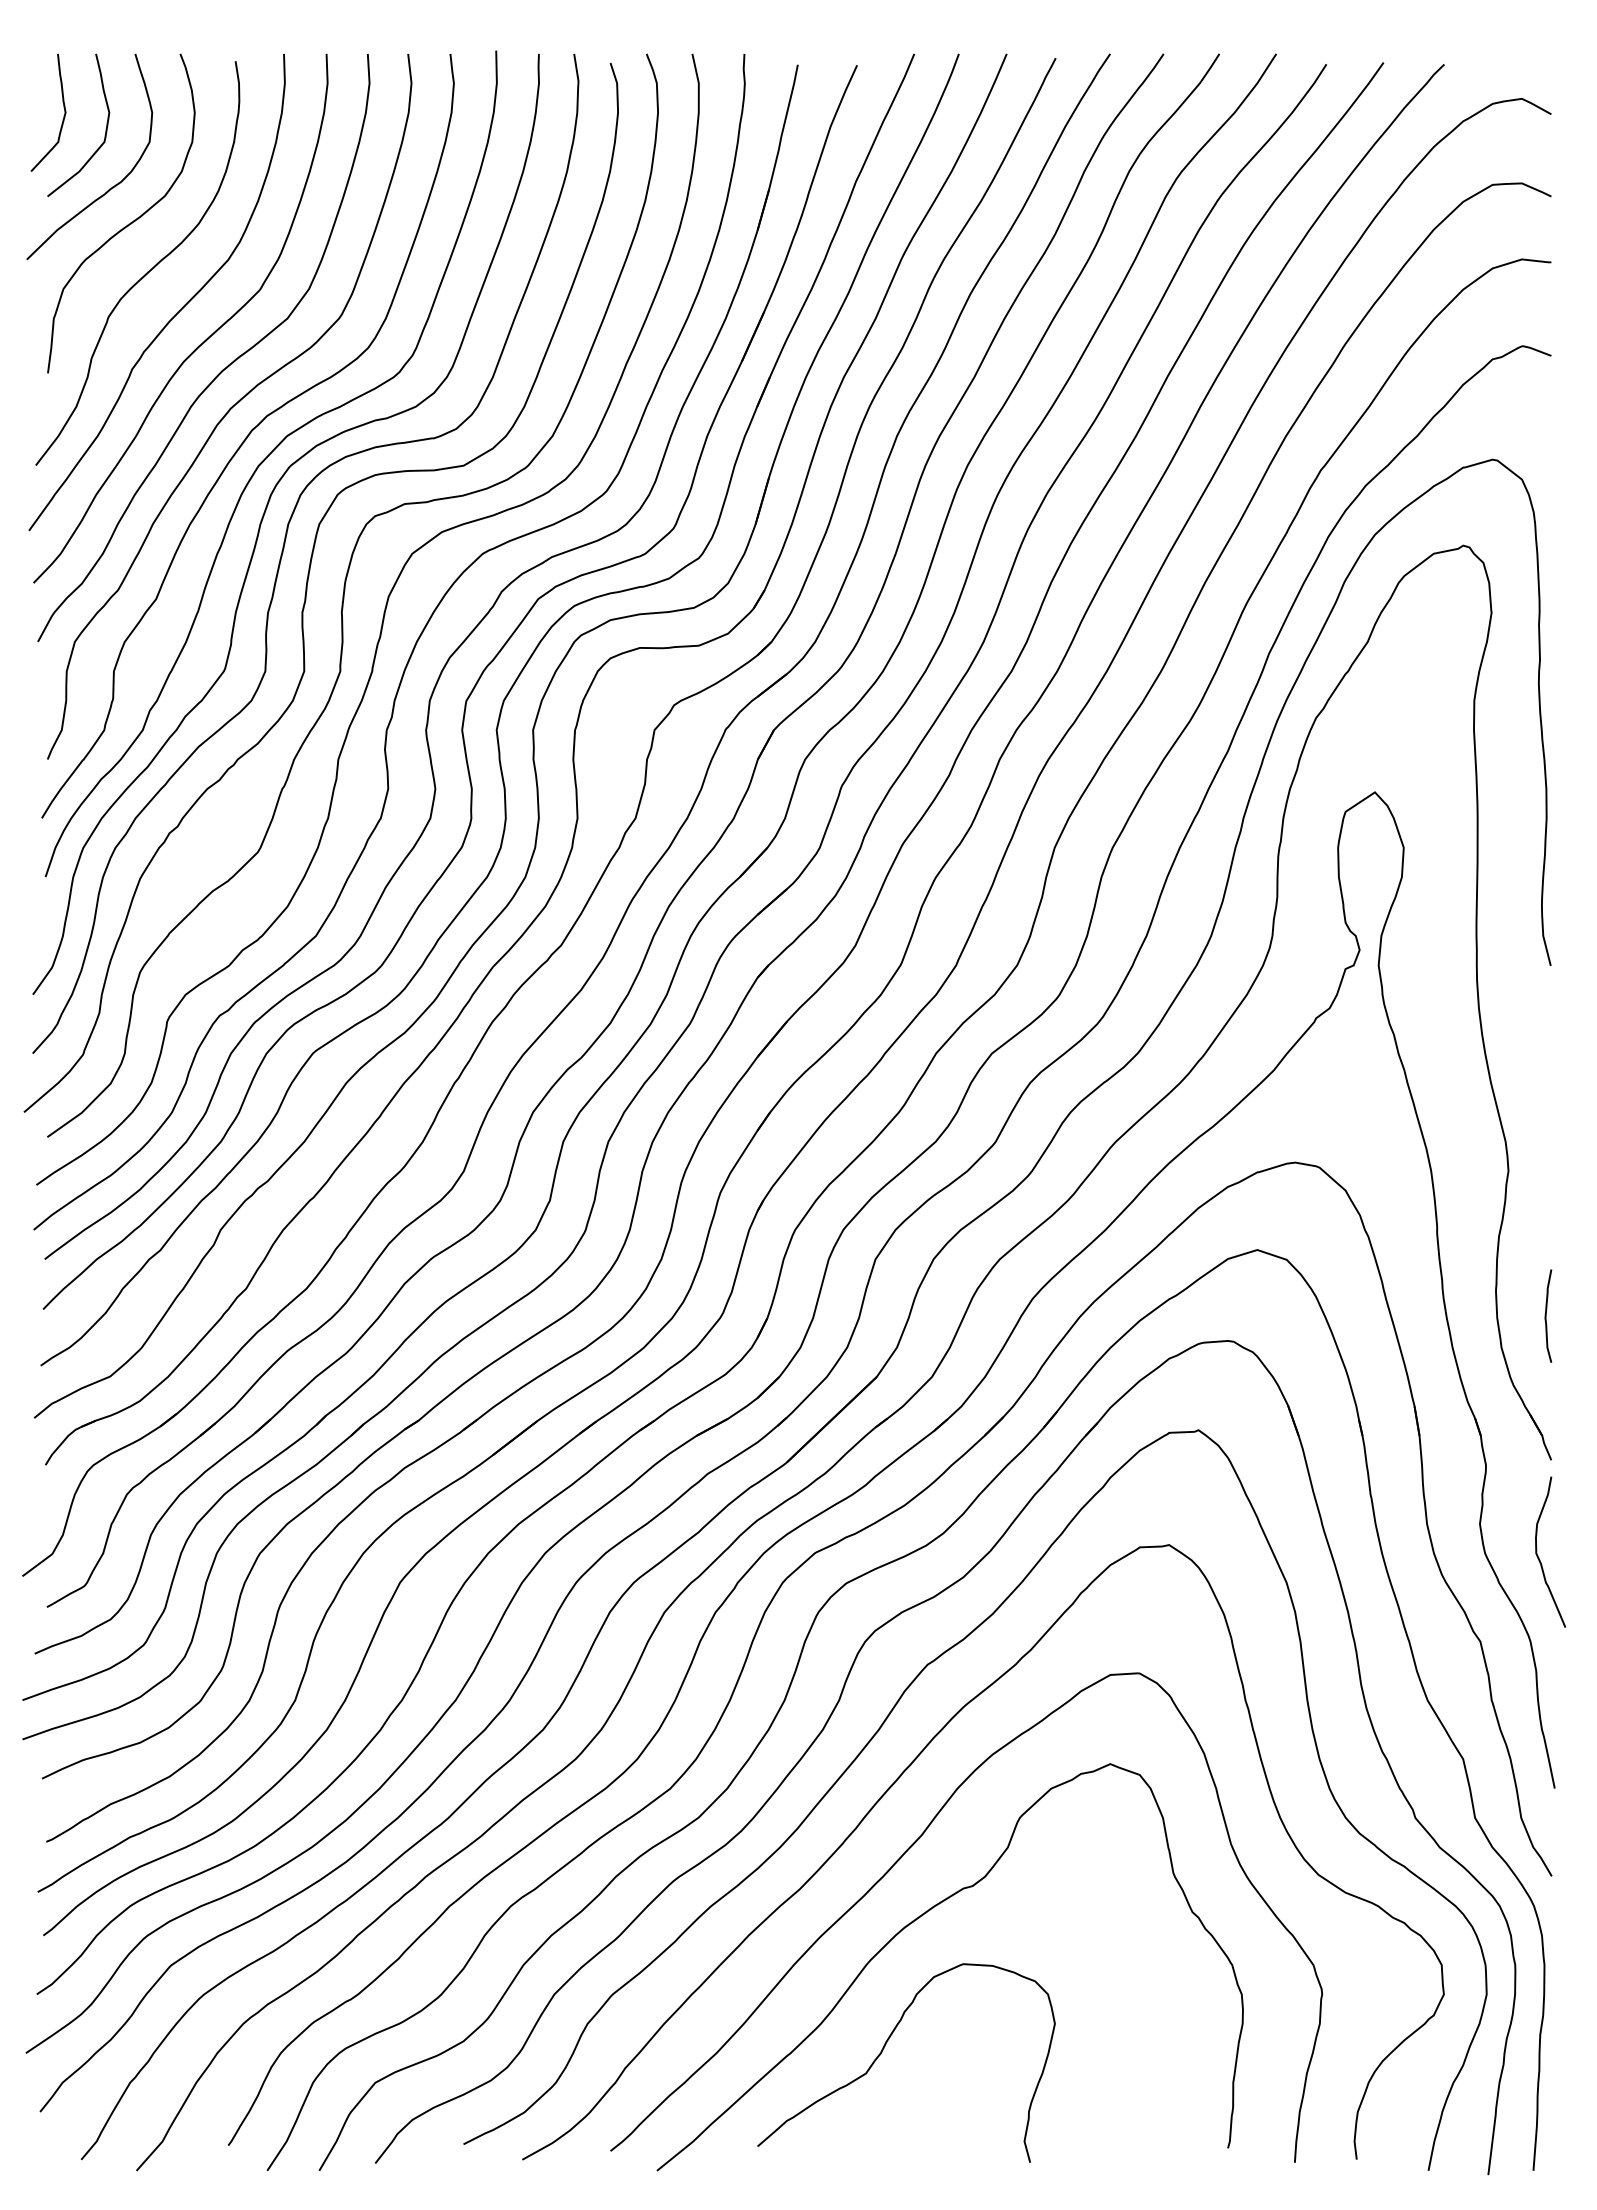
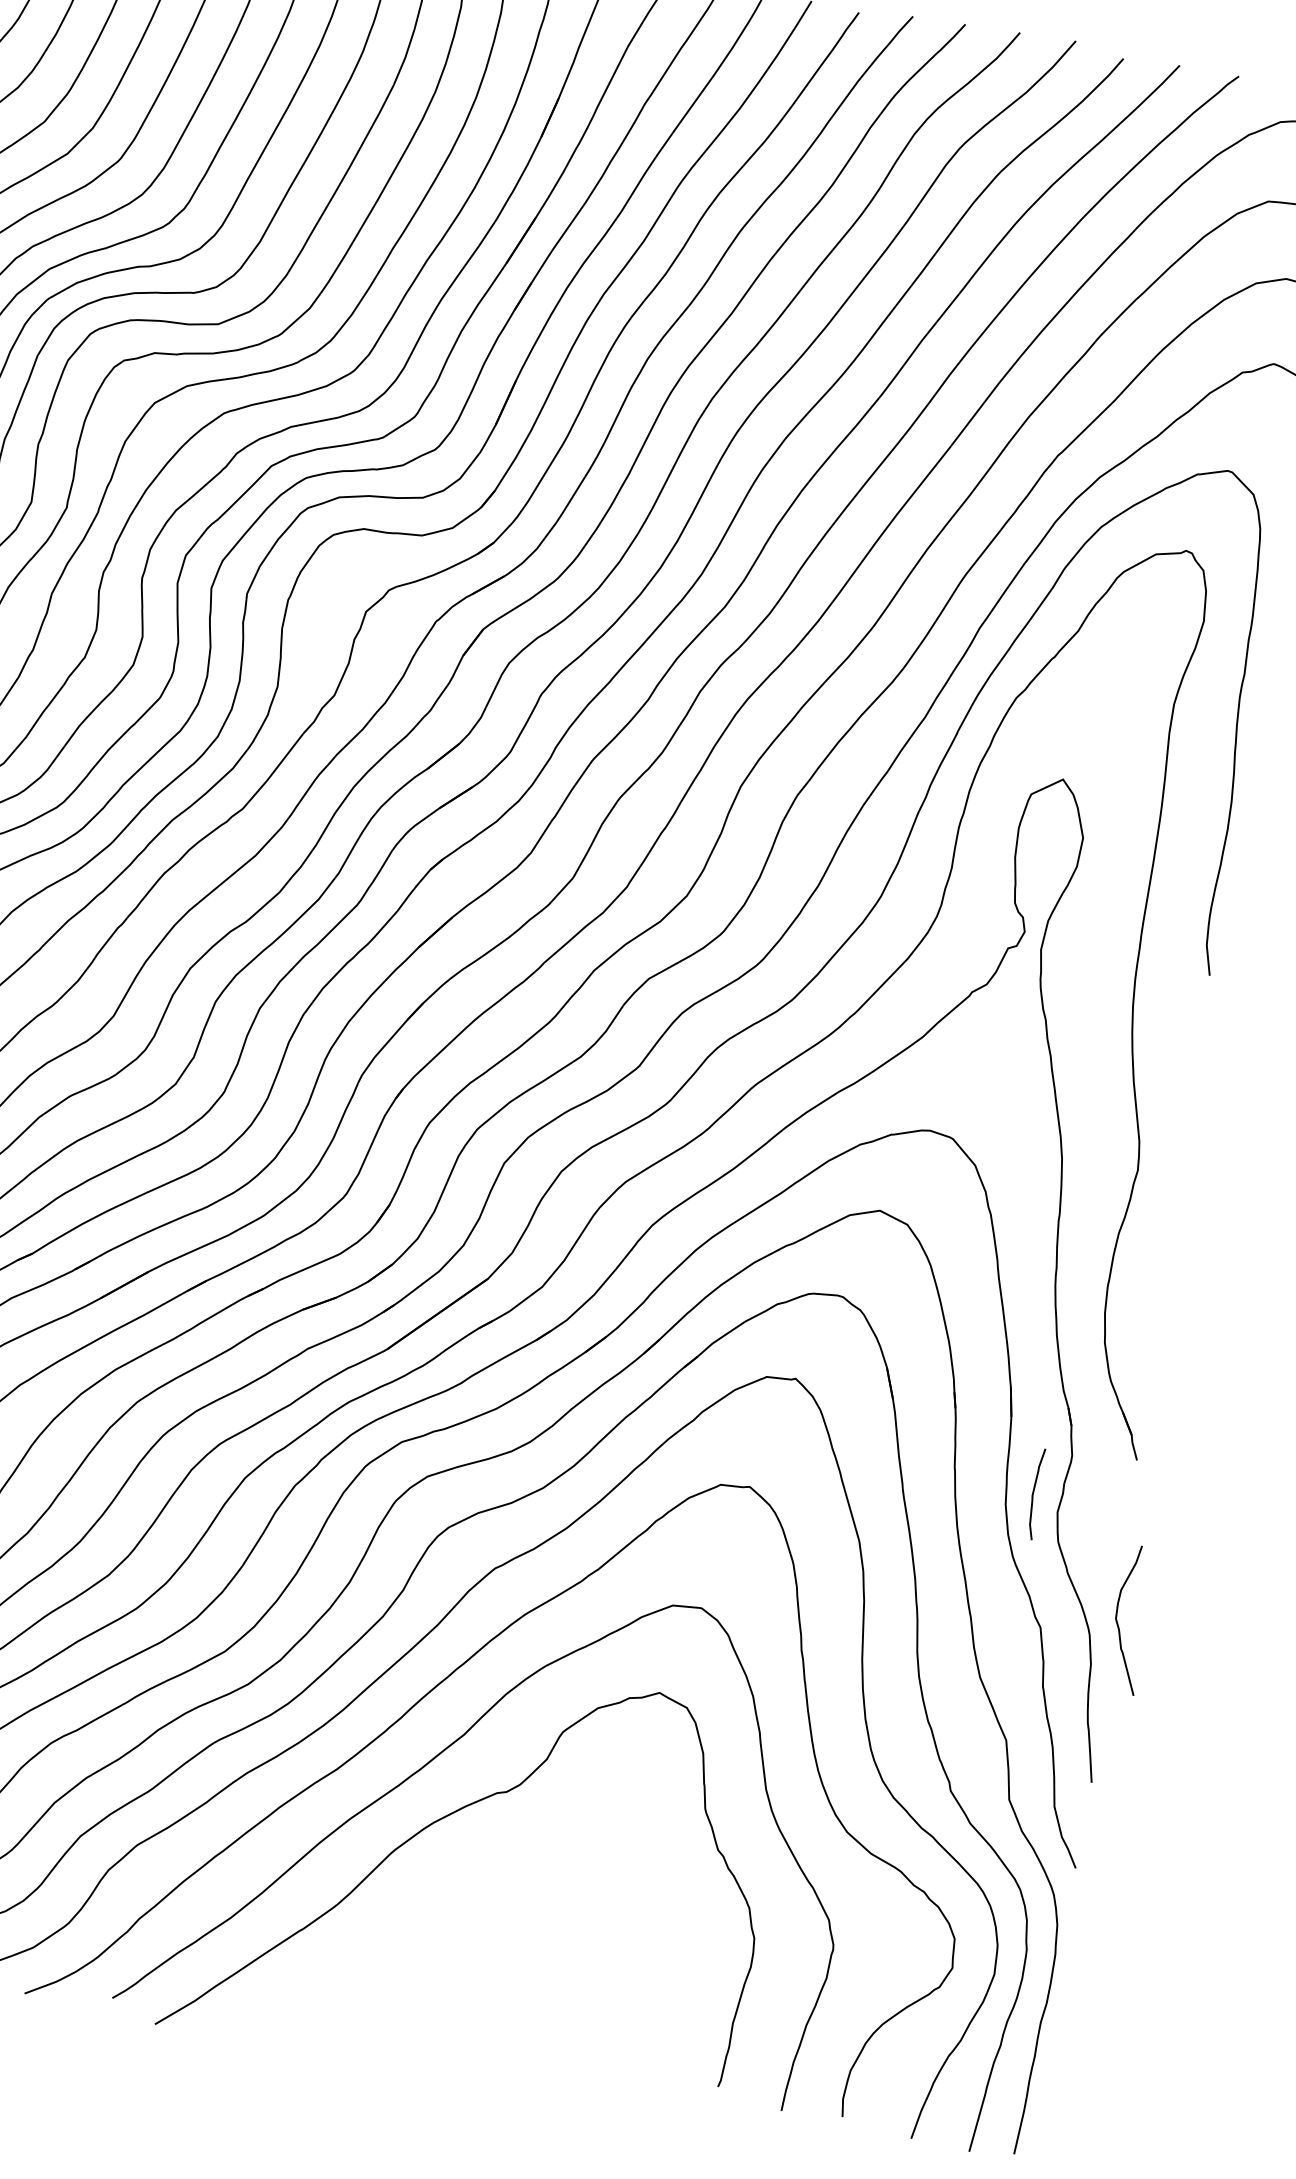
curve: (1546, 1315) -> (1033, 1493), moved
curve: (1539, 1557) -> (1118, 1623), moved
curve: (883, 2050) -> (394, 1939), removed

